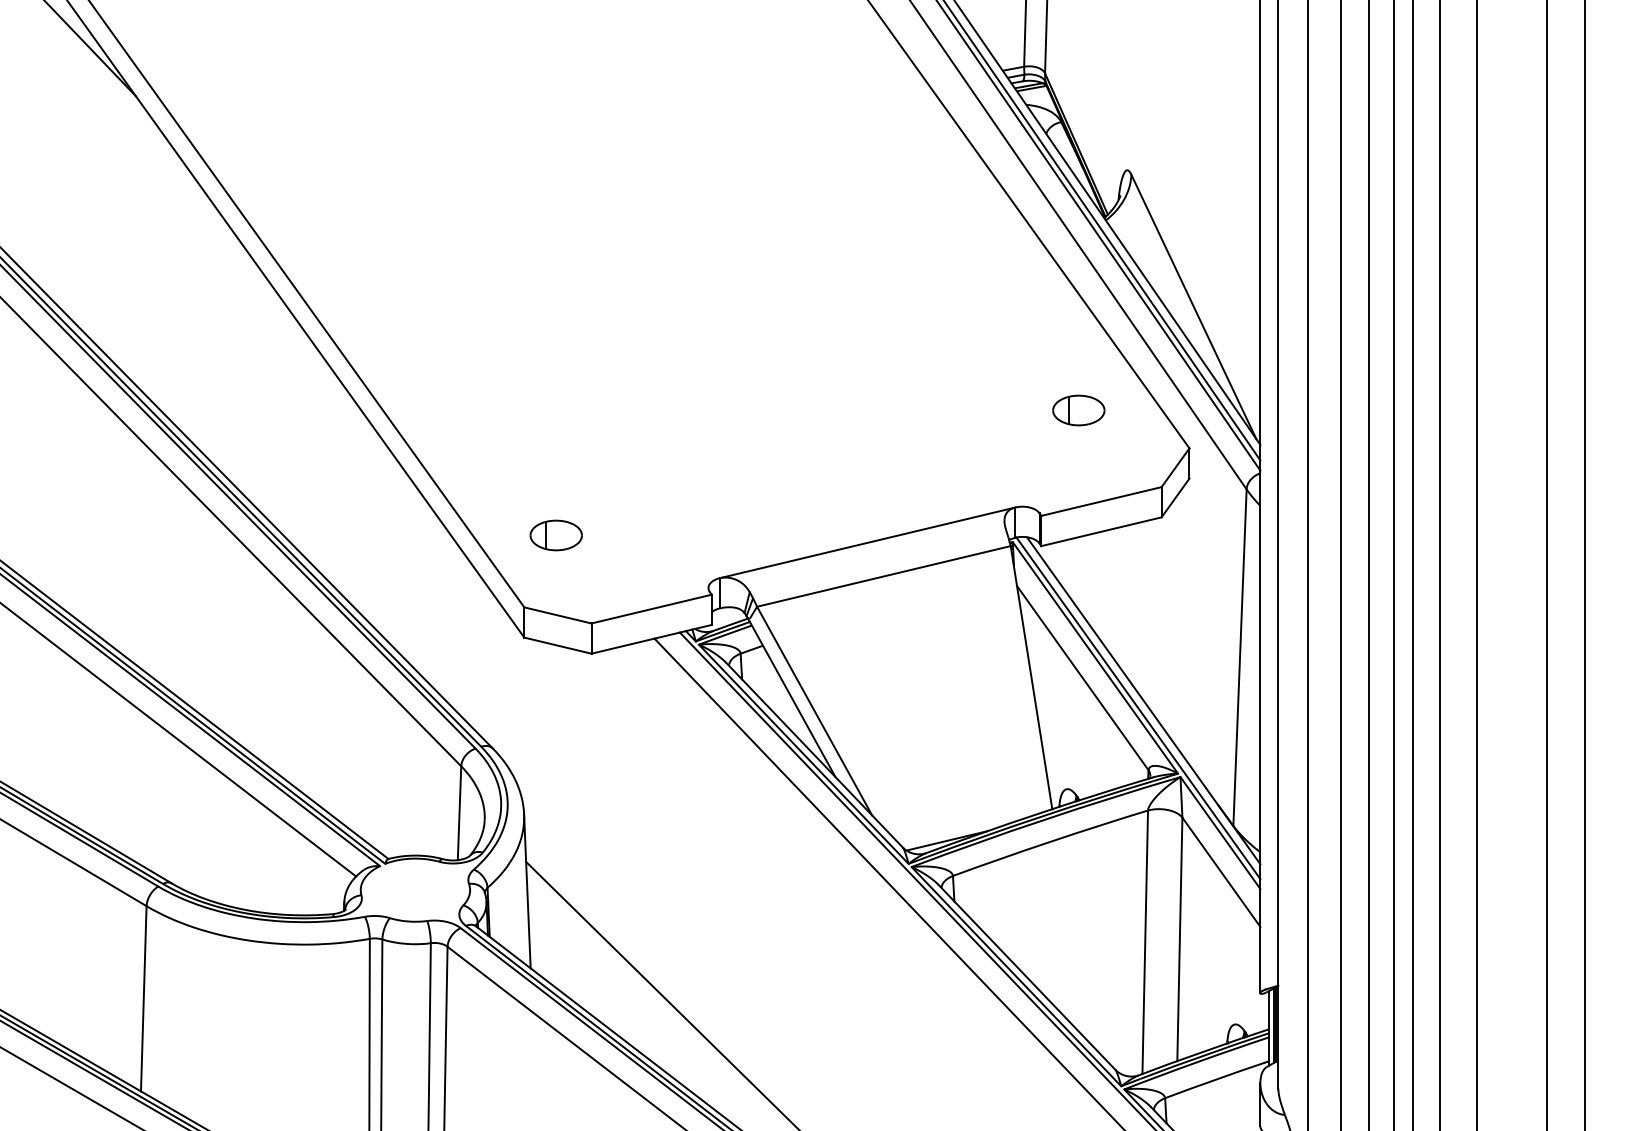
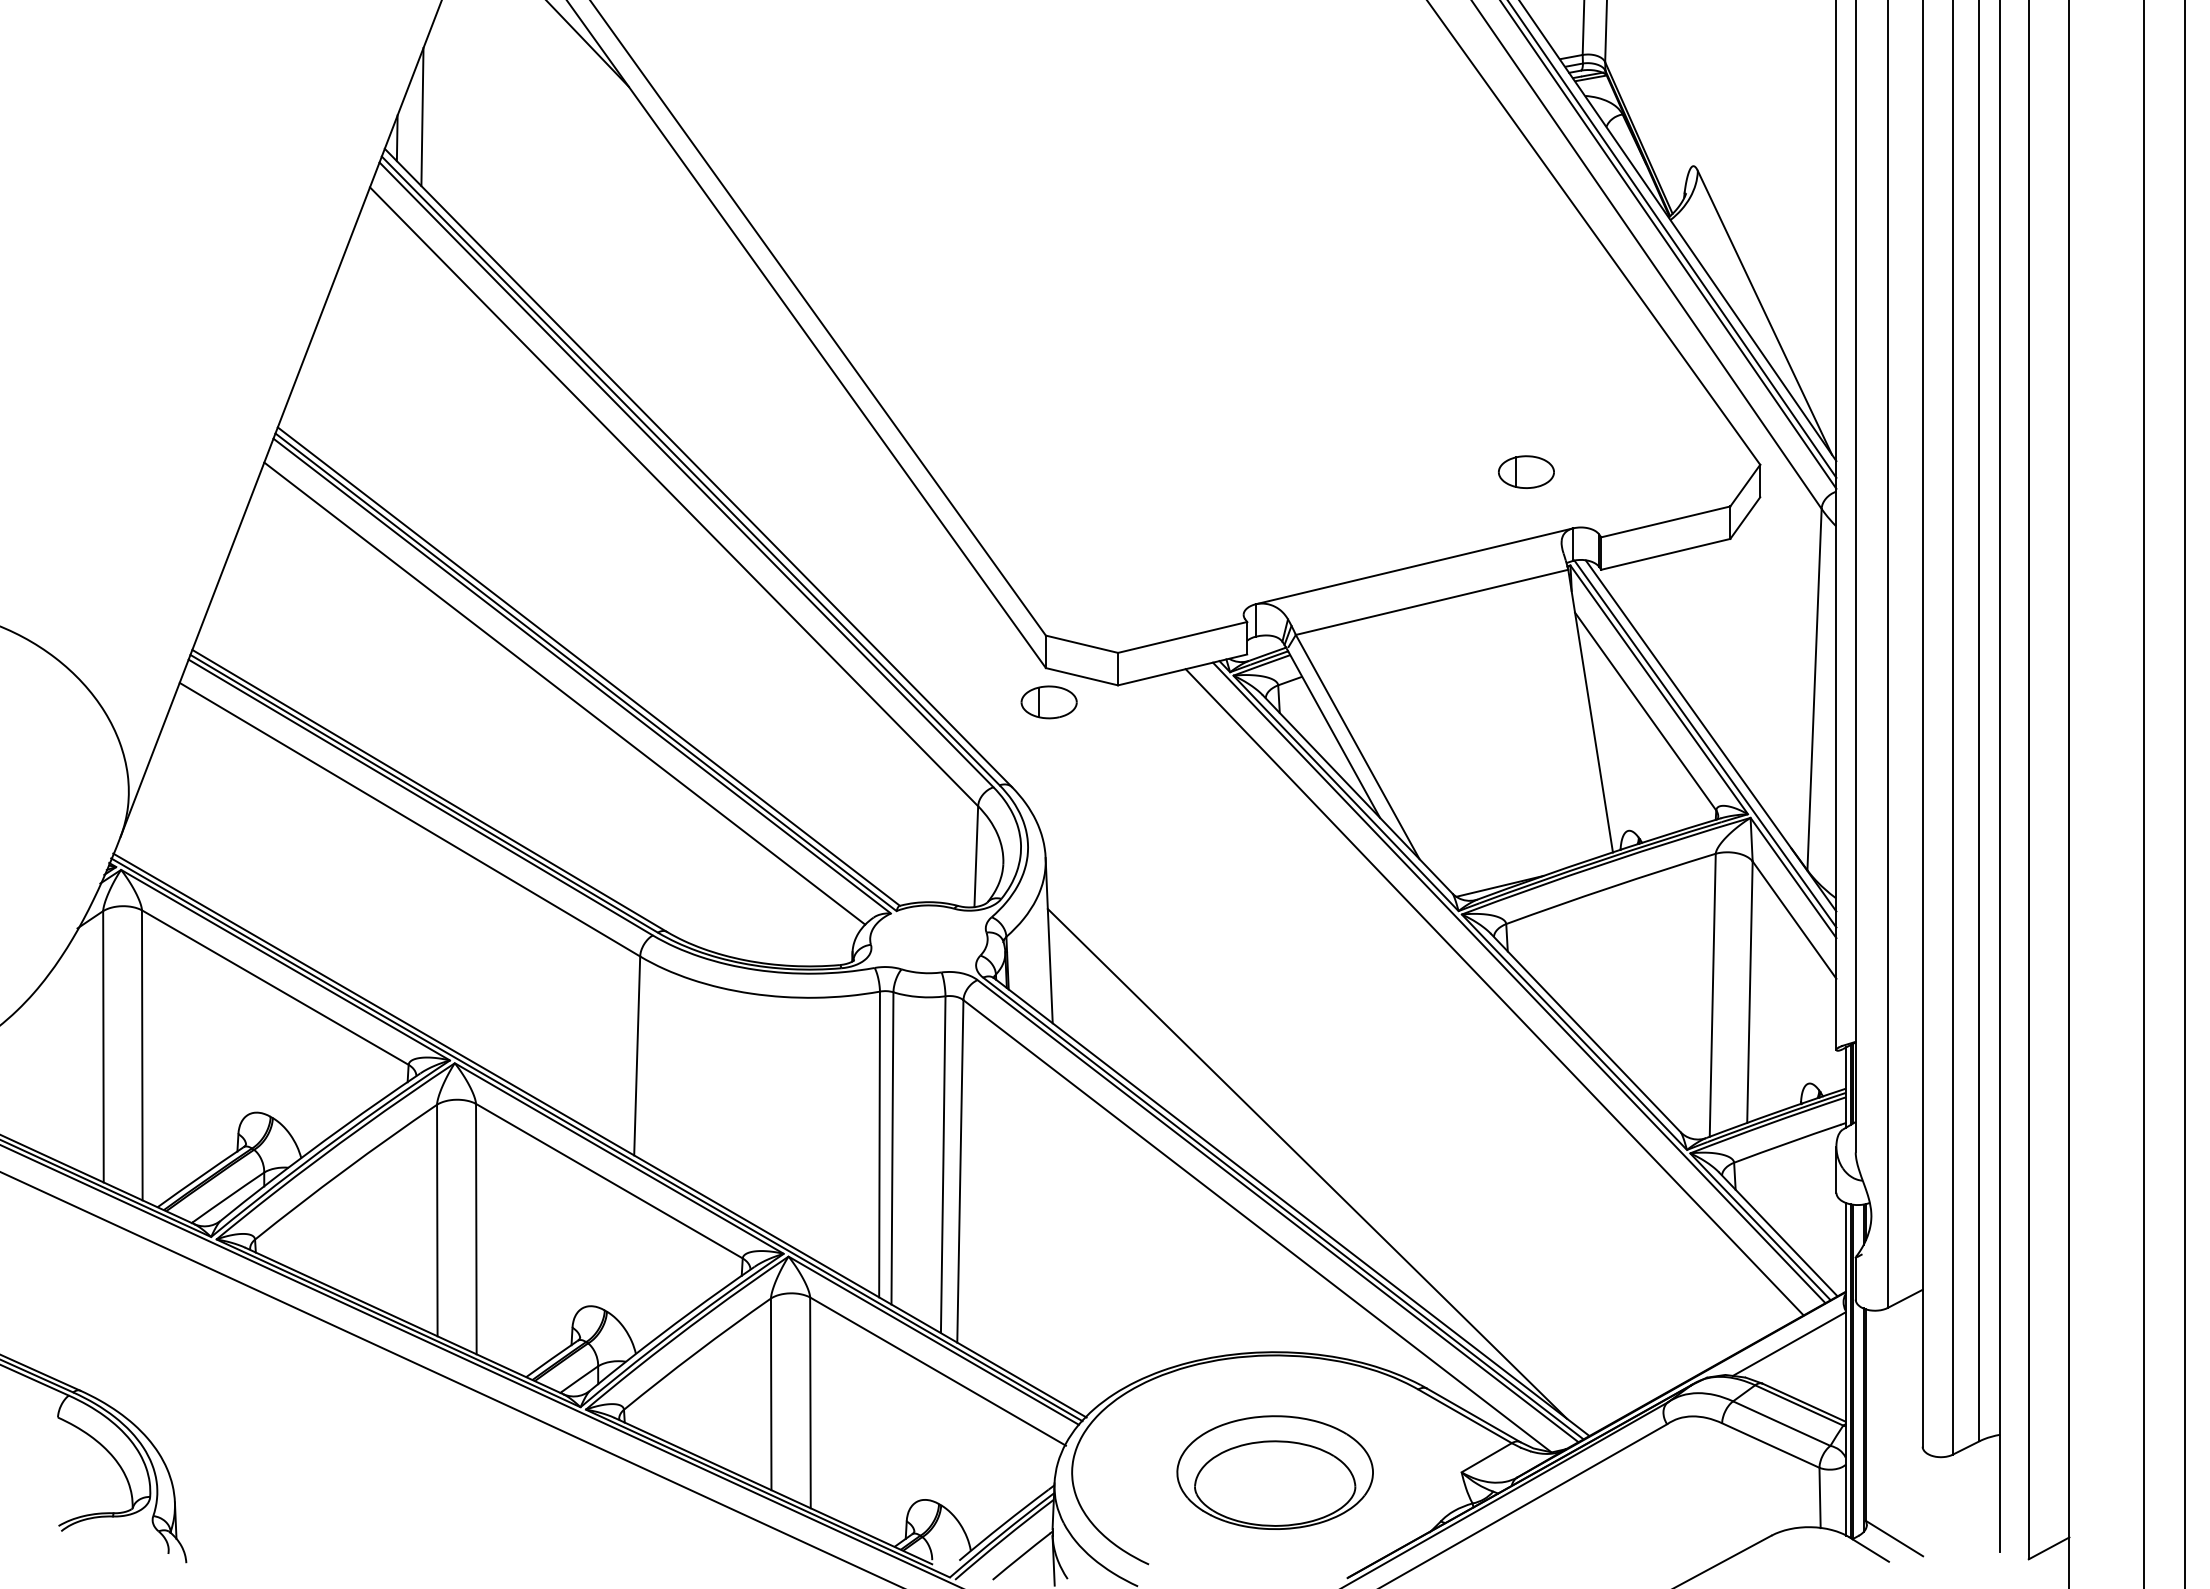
part: (1078, 409) -> (1526, 471), moved
part: (555, 535) -> (1048, 702), moved

